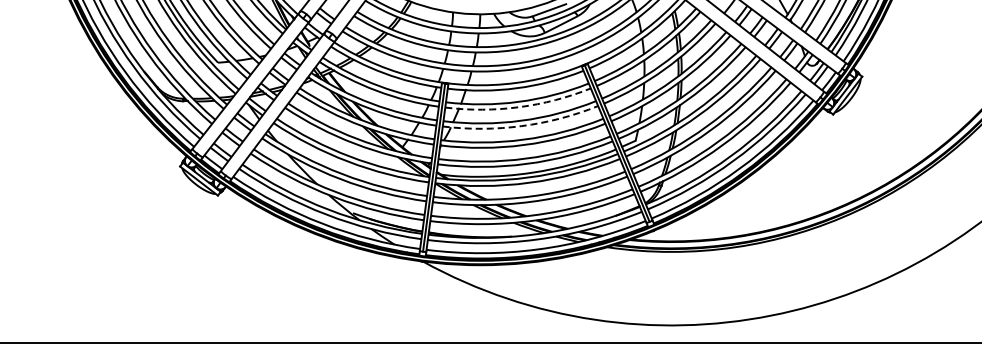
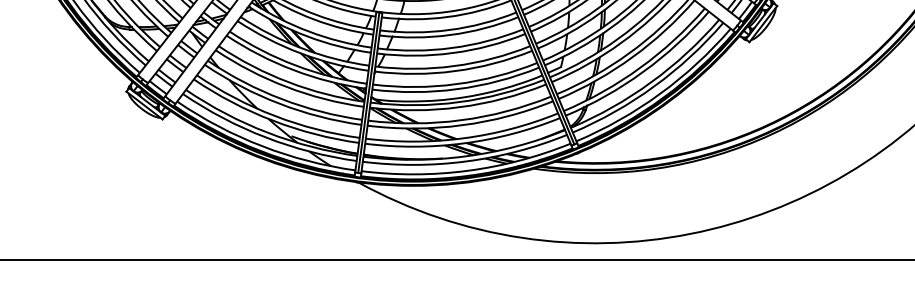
arc: (519, 107) -> (450, 35), dashed -> solid
arc: (521, 126) -> (452, 53), dashed -> solid

